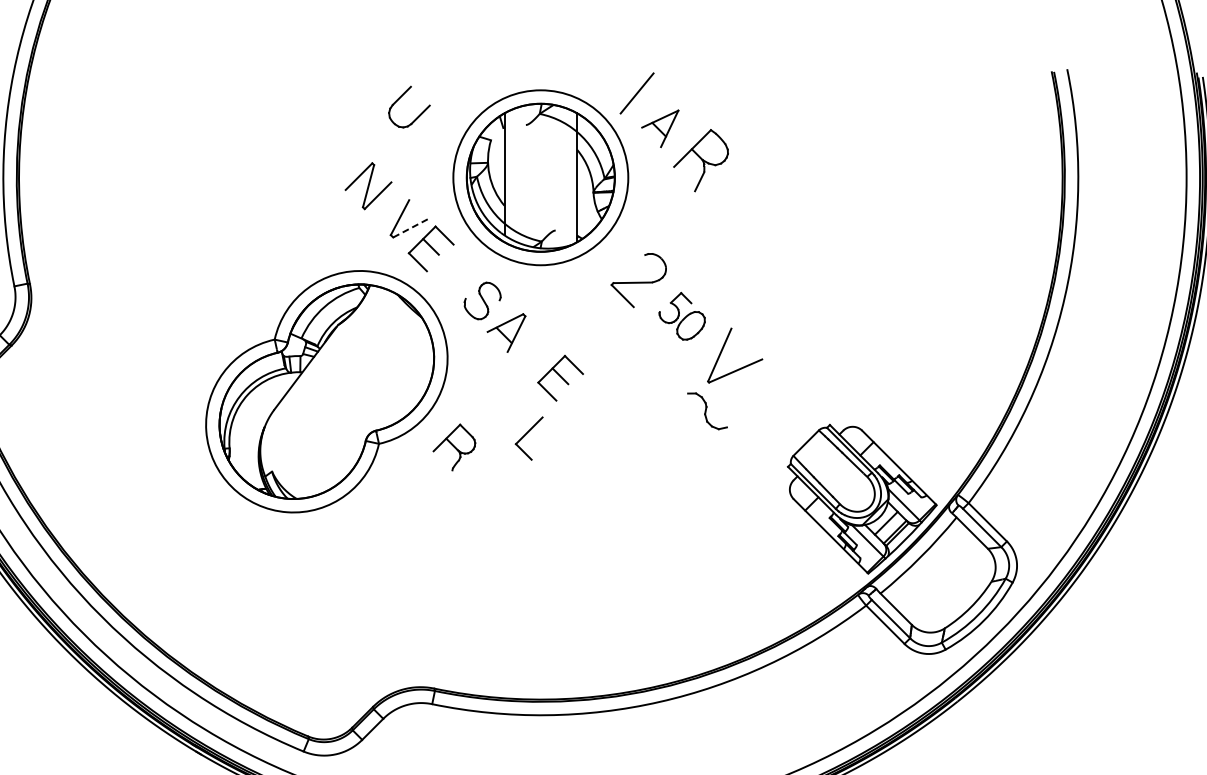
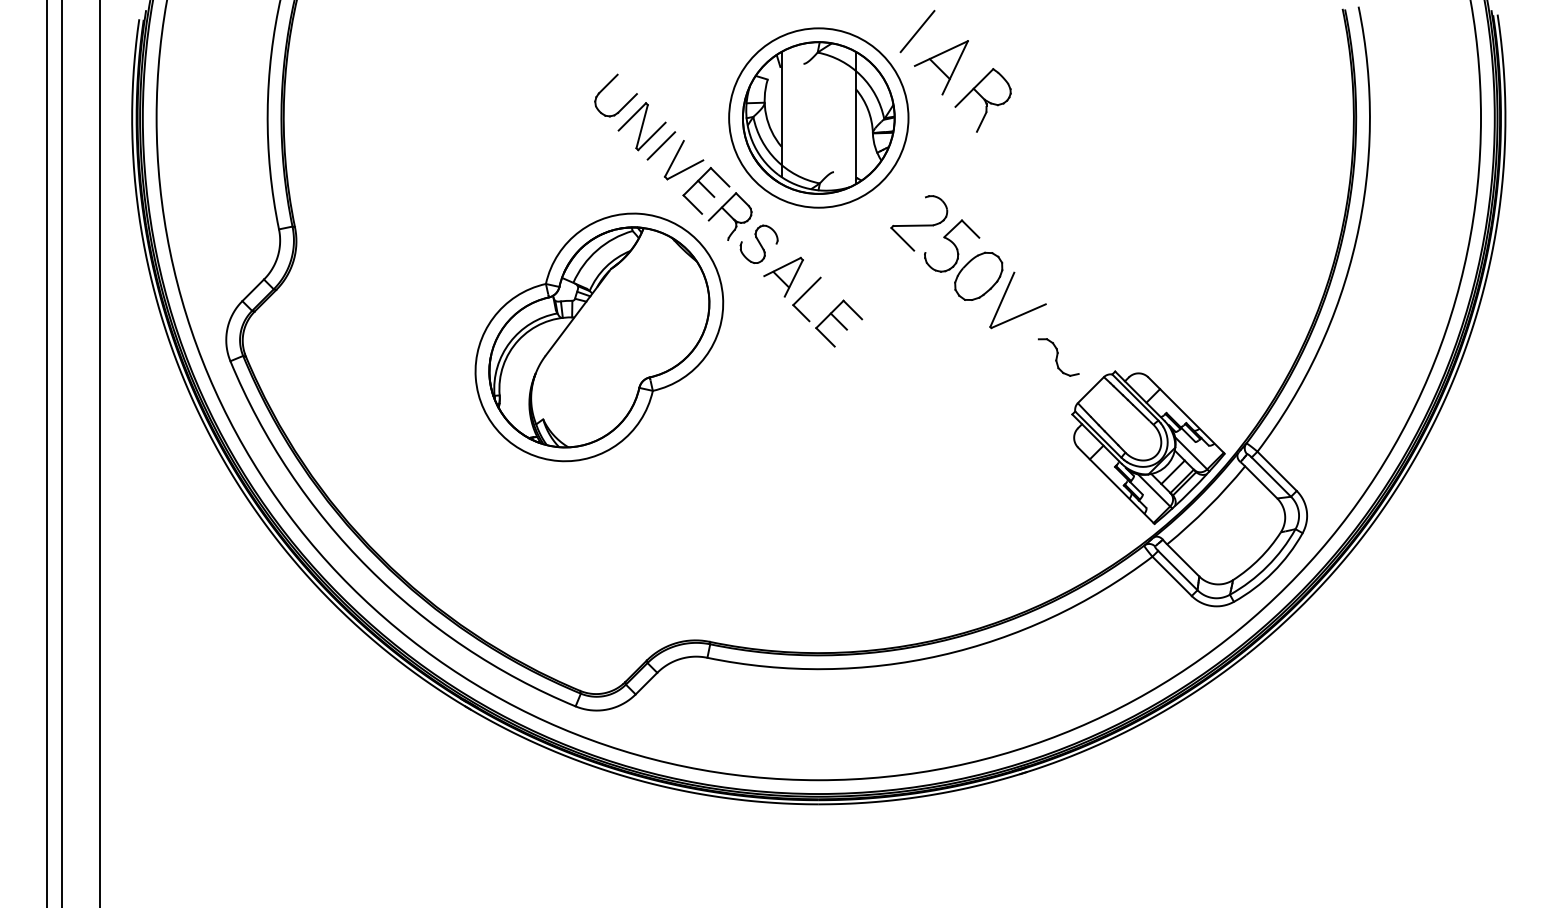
part: (401, 98) -> (607, 86), moved
part: (659, 128) -> (940, 67), size x1.43
line: (387, 204) -> (661, 145), added
line: (410, 227) -> (685, 169), dashed -> solid
part: (681, 315) -> (963, 259), size x1.67
part: (707, 411) -> (1058, 357), moved
part: (528, 438) -> (806, 299), moved
part: (453, 447) -> (729, 216), moved

